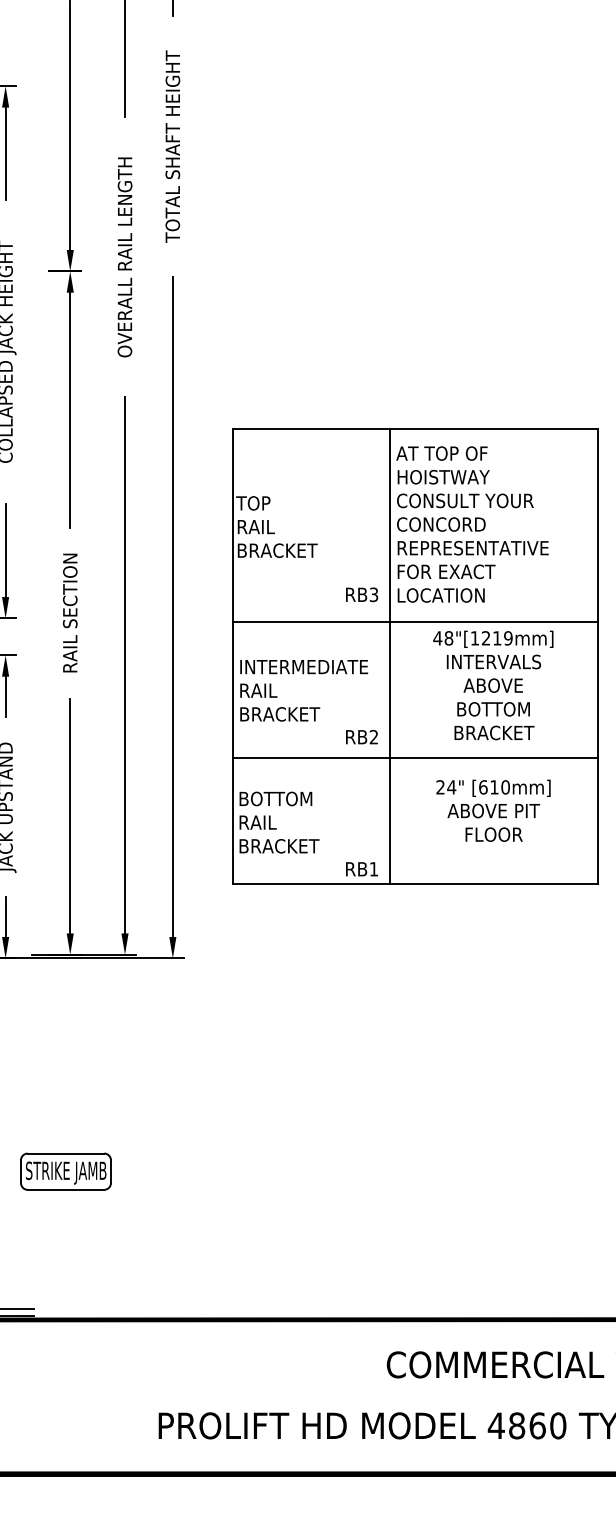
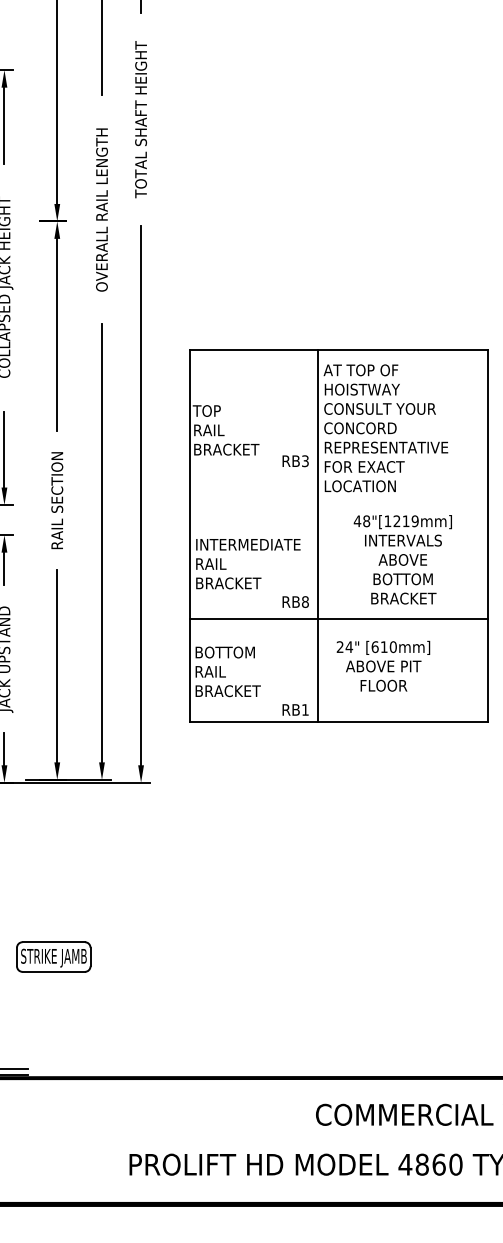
text: (362, 594) -> (296, 460), moved
line: (415, 621) -> (339, 507), removed
text: (373, 737) -> (305, 602), RB2 -> RB8
text: (493, 810) -> (383, 666), moved

